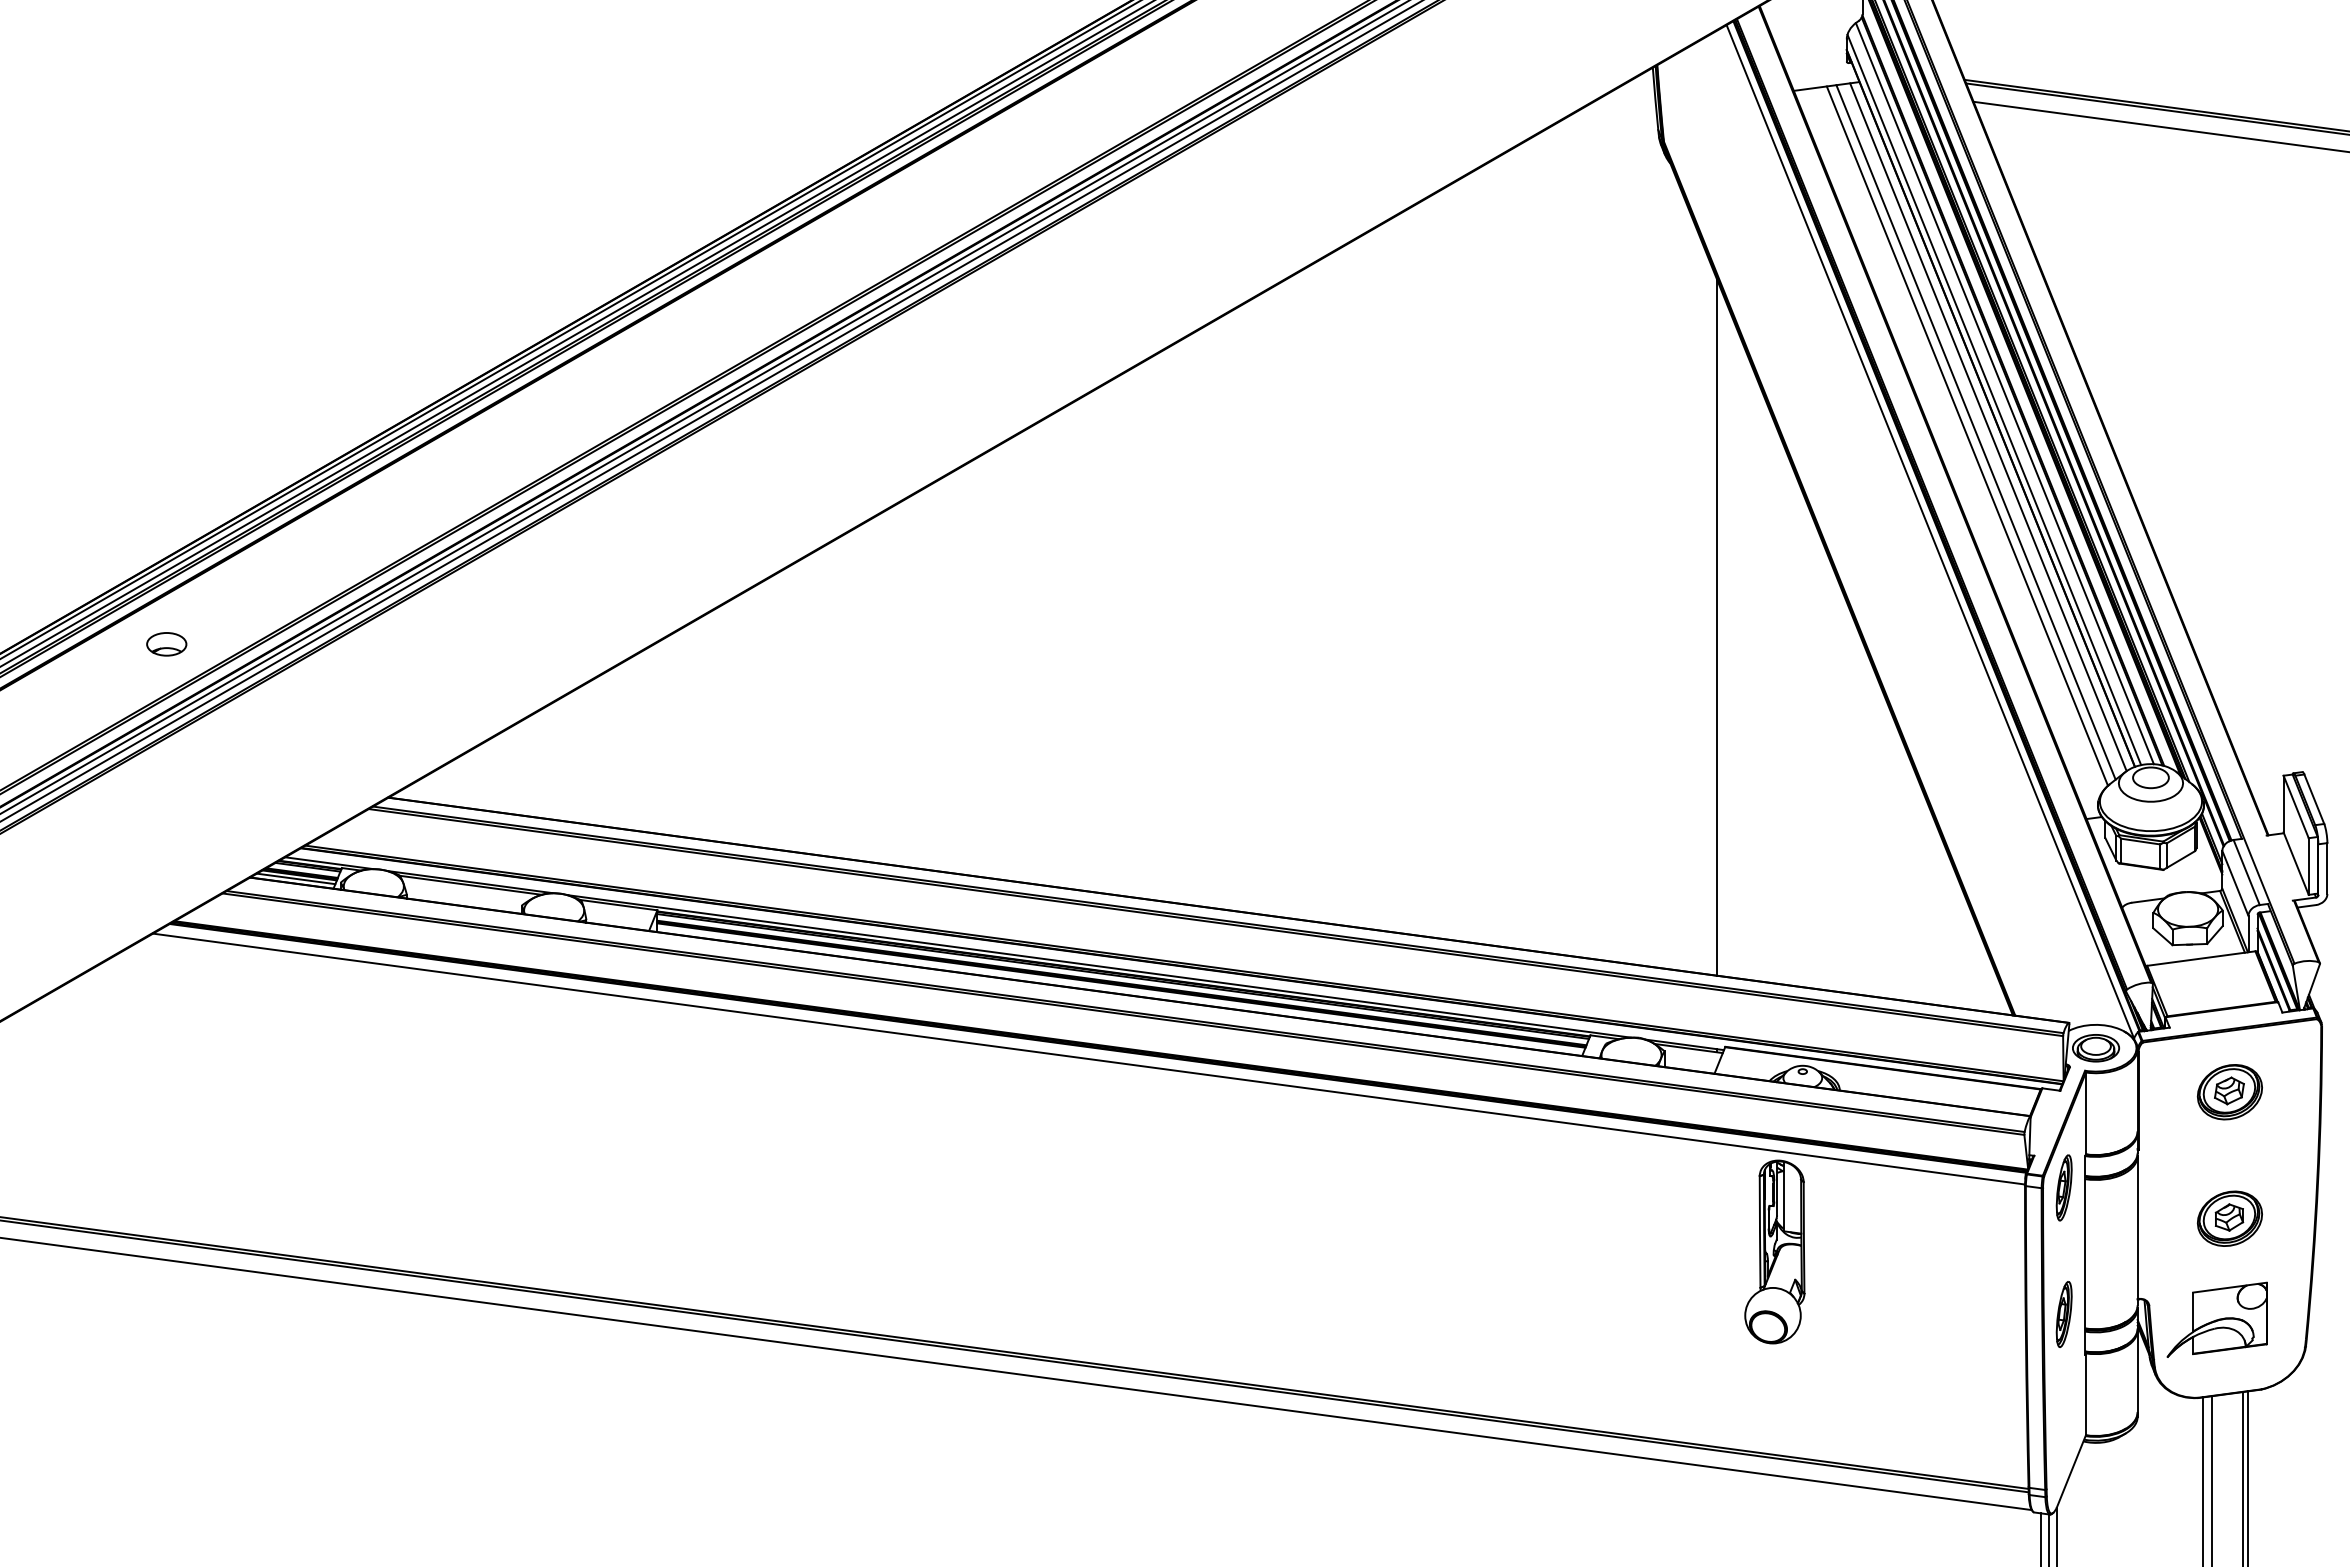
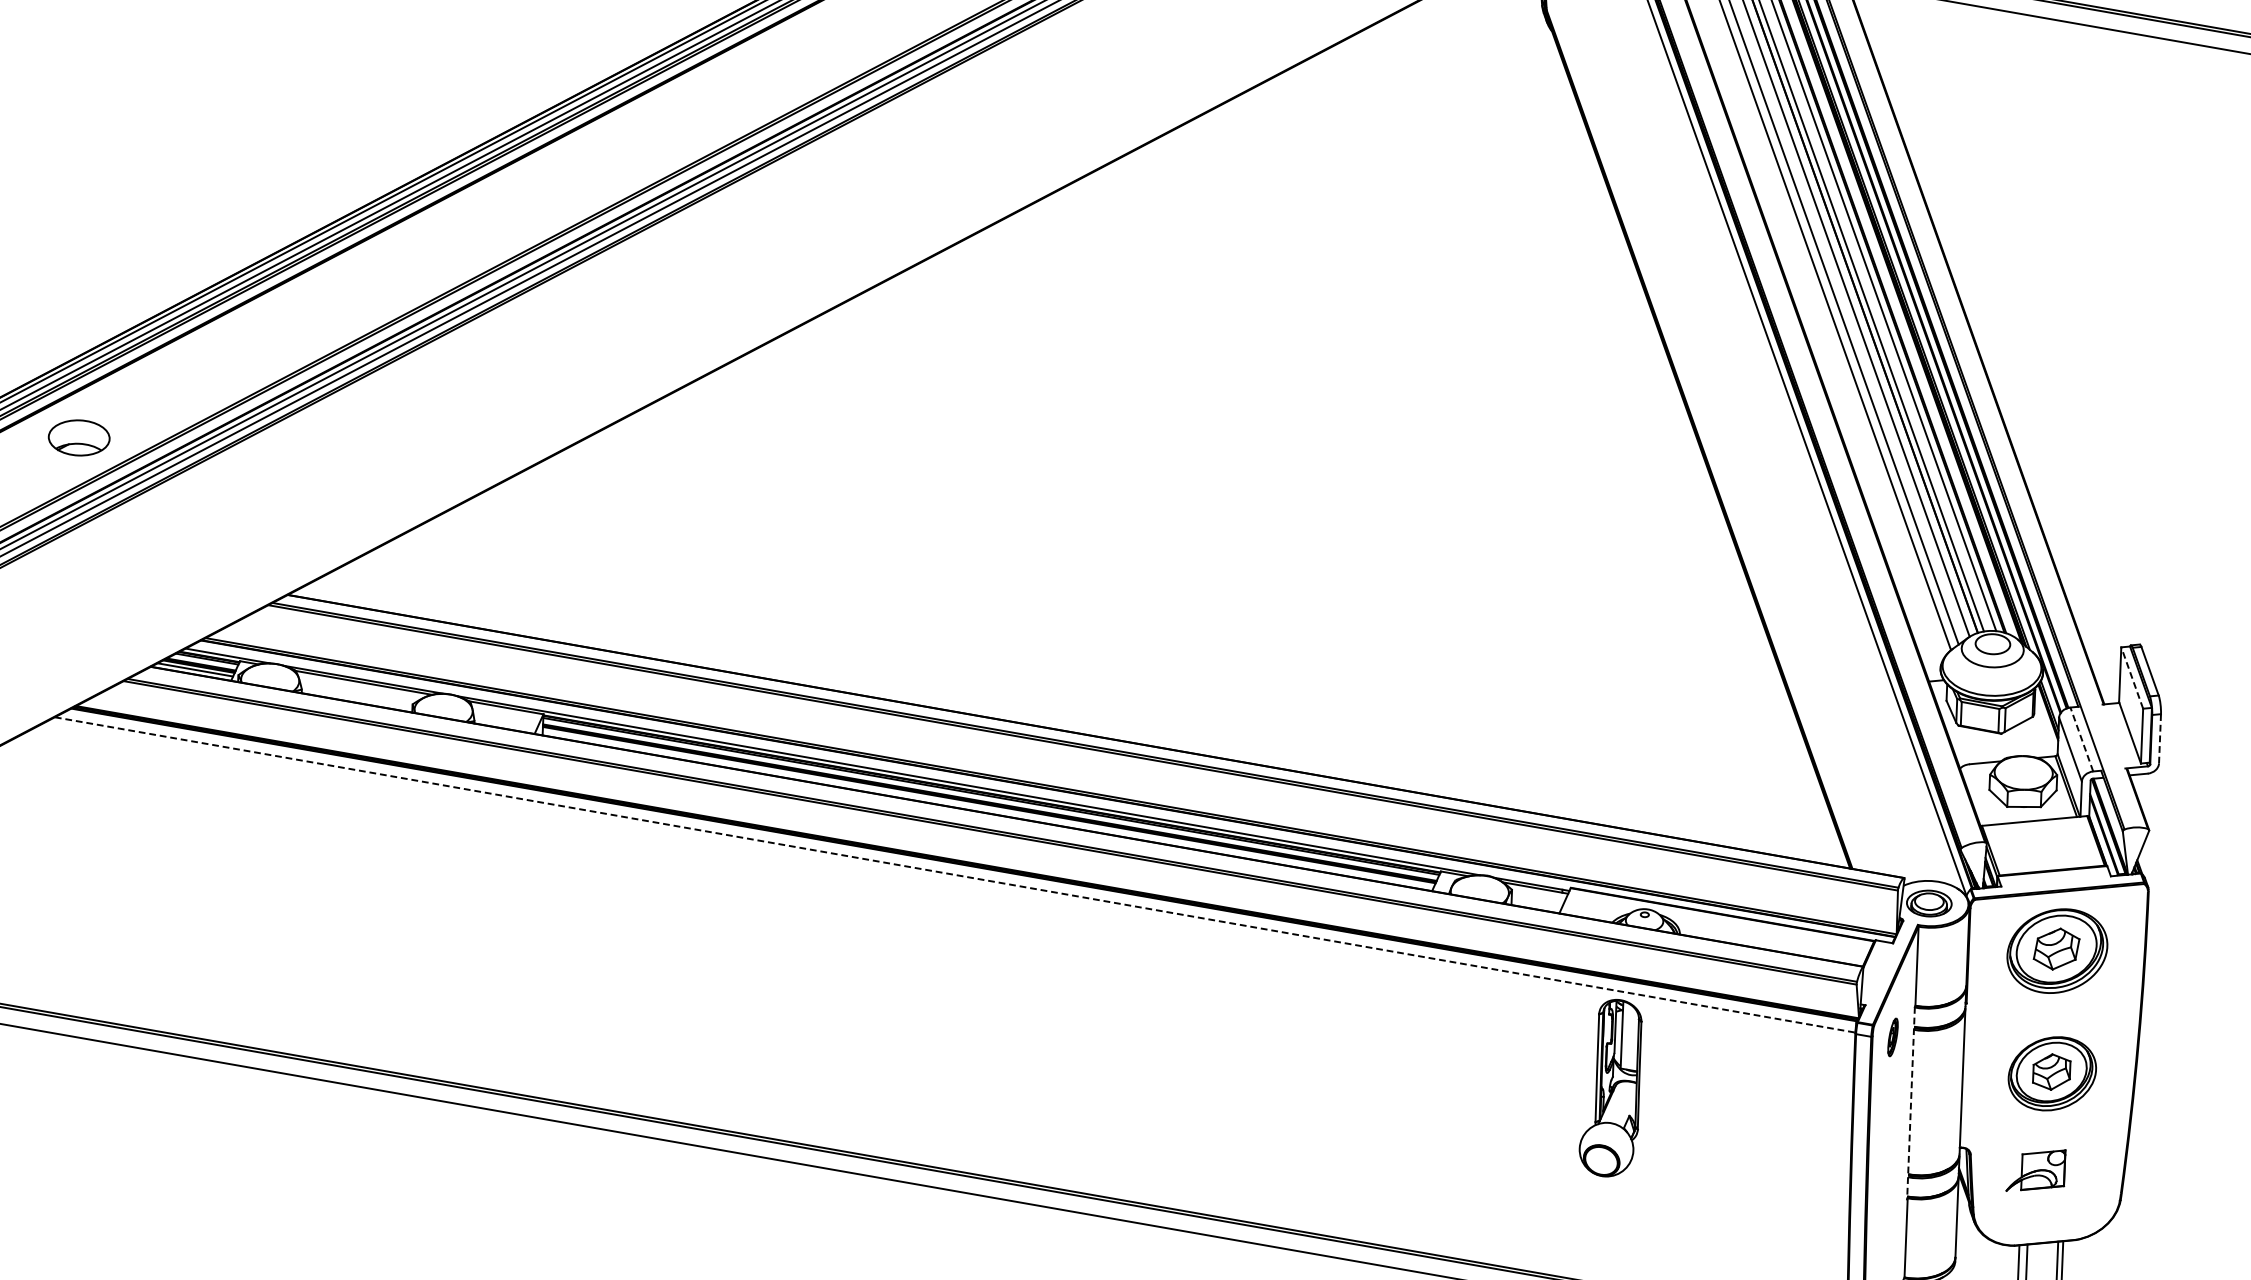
line: (1716, 626) -> (1578, 480), removed
part: (166, 644) -> (79, 438), size x1.6
line: (2296, 806) -> (2132, 677), solid -> dashed
line: (2327, 868) -> (2160, 738), solid -> dashed
line: (2246, 872) -> (2081, 739), solid -> dashed
line: (1089, 1059) -> (955, 875), solid -> dashed
part: (2229, 1092) -> (2056, 951), size x1.6
part: (2063, 1187) -> (1892, 1036), size x0.6
part: (2229, 1218) -> (2051, 1073), size x1.4
line: (2085, 1255) -> (1911, 1103), solid -> dashed
part: (2063, 1314) -> (1887, 1159), removed
part: (2216, 1319) -> (2035, 1170), size x0.6

